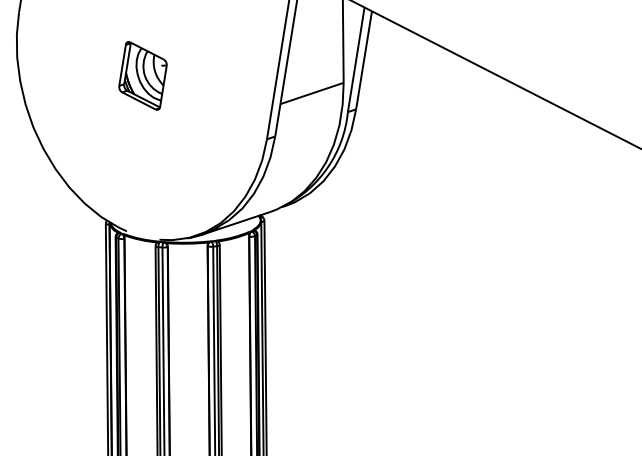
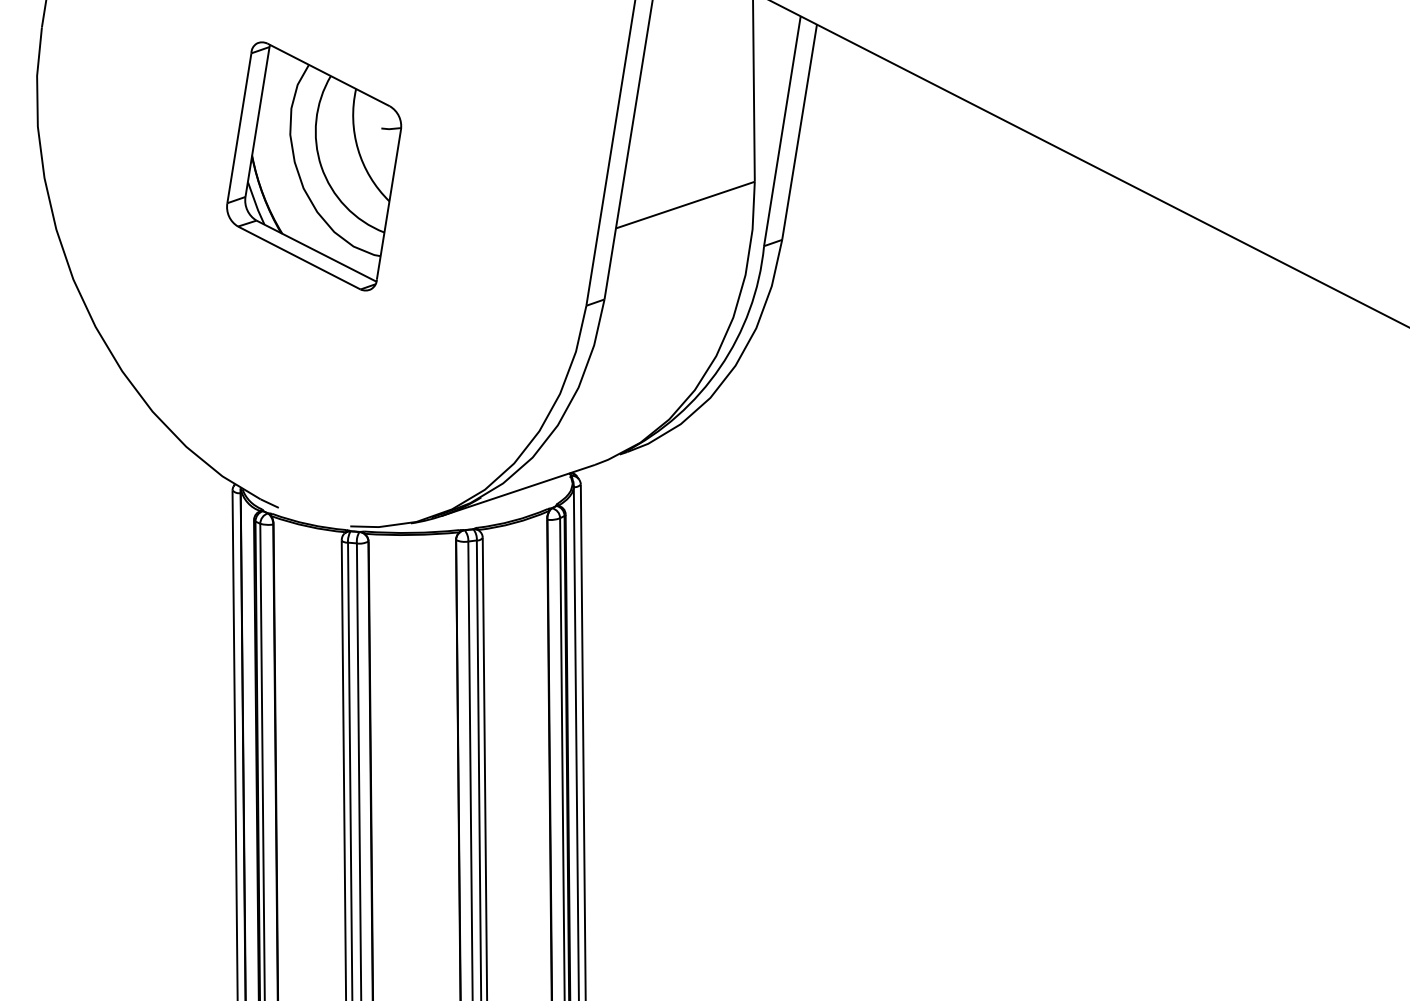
part: (142, 75) -> (313, 165), size x1.67

